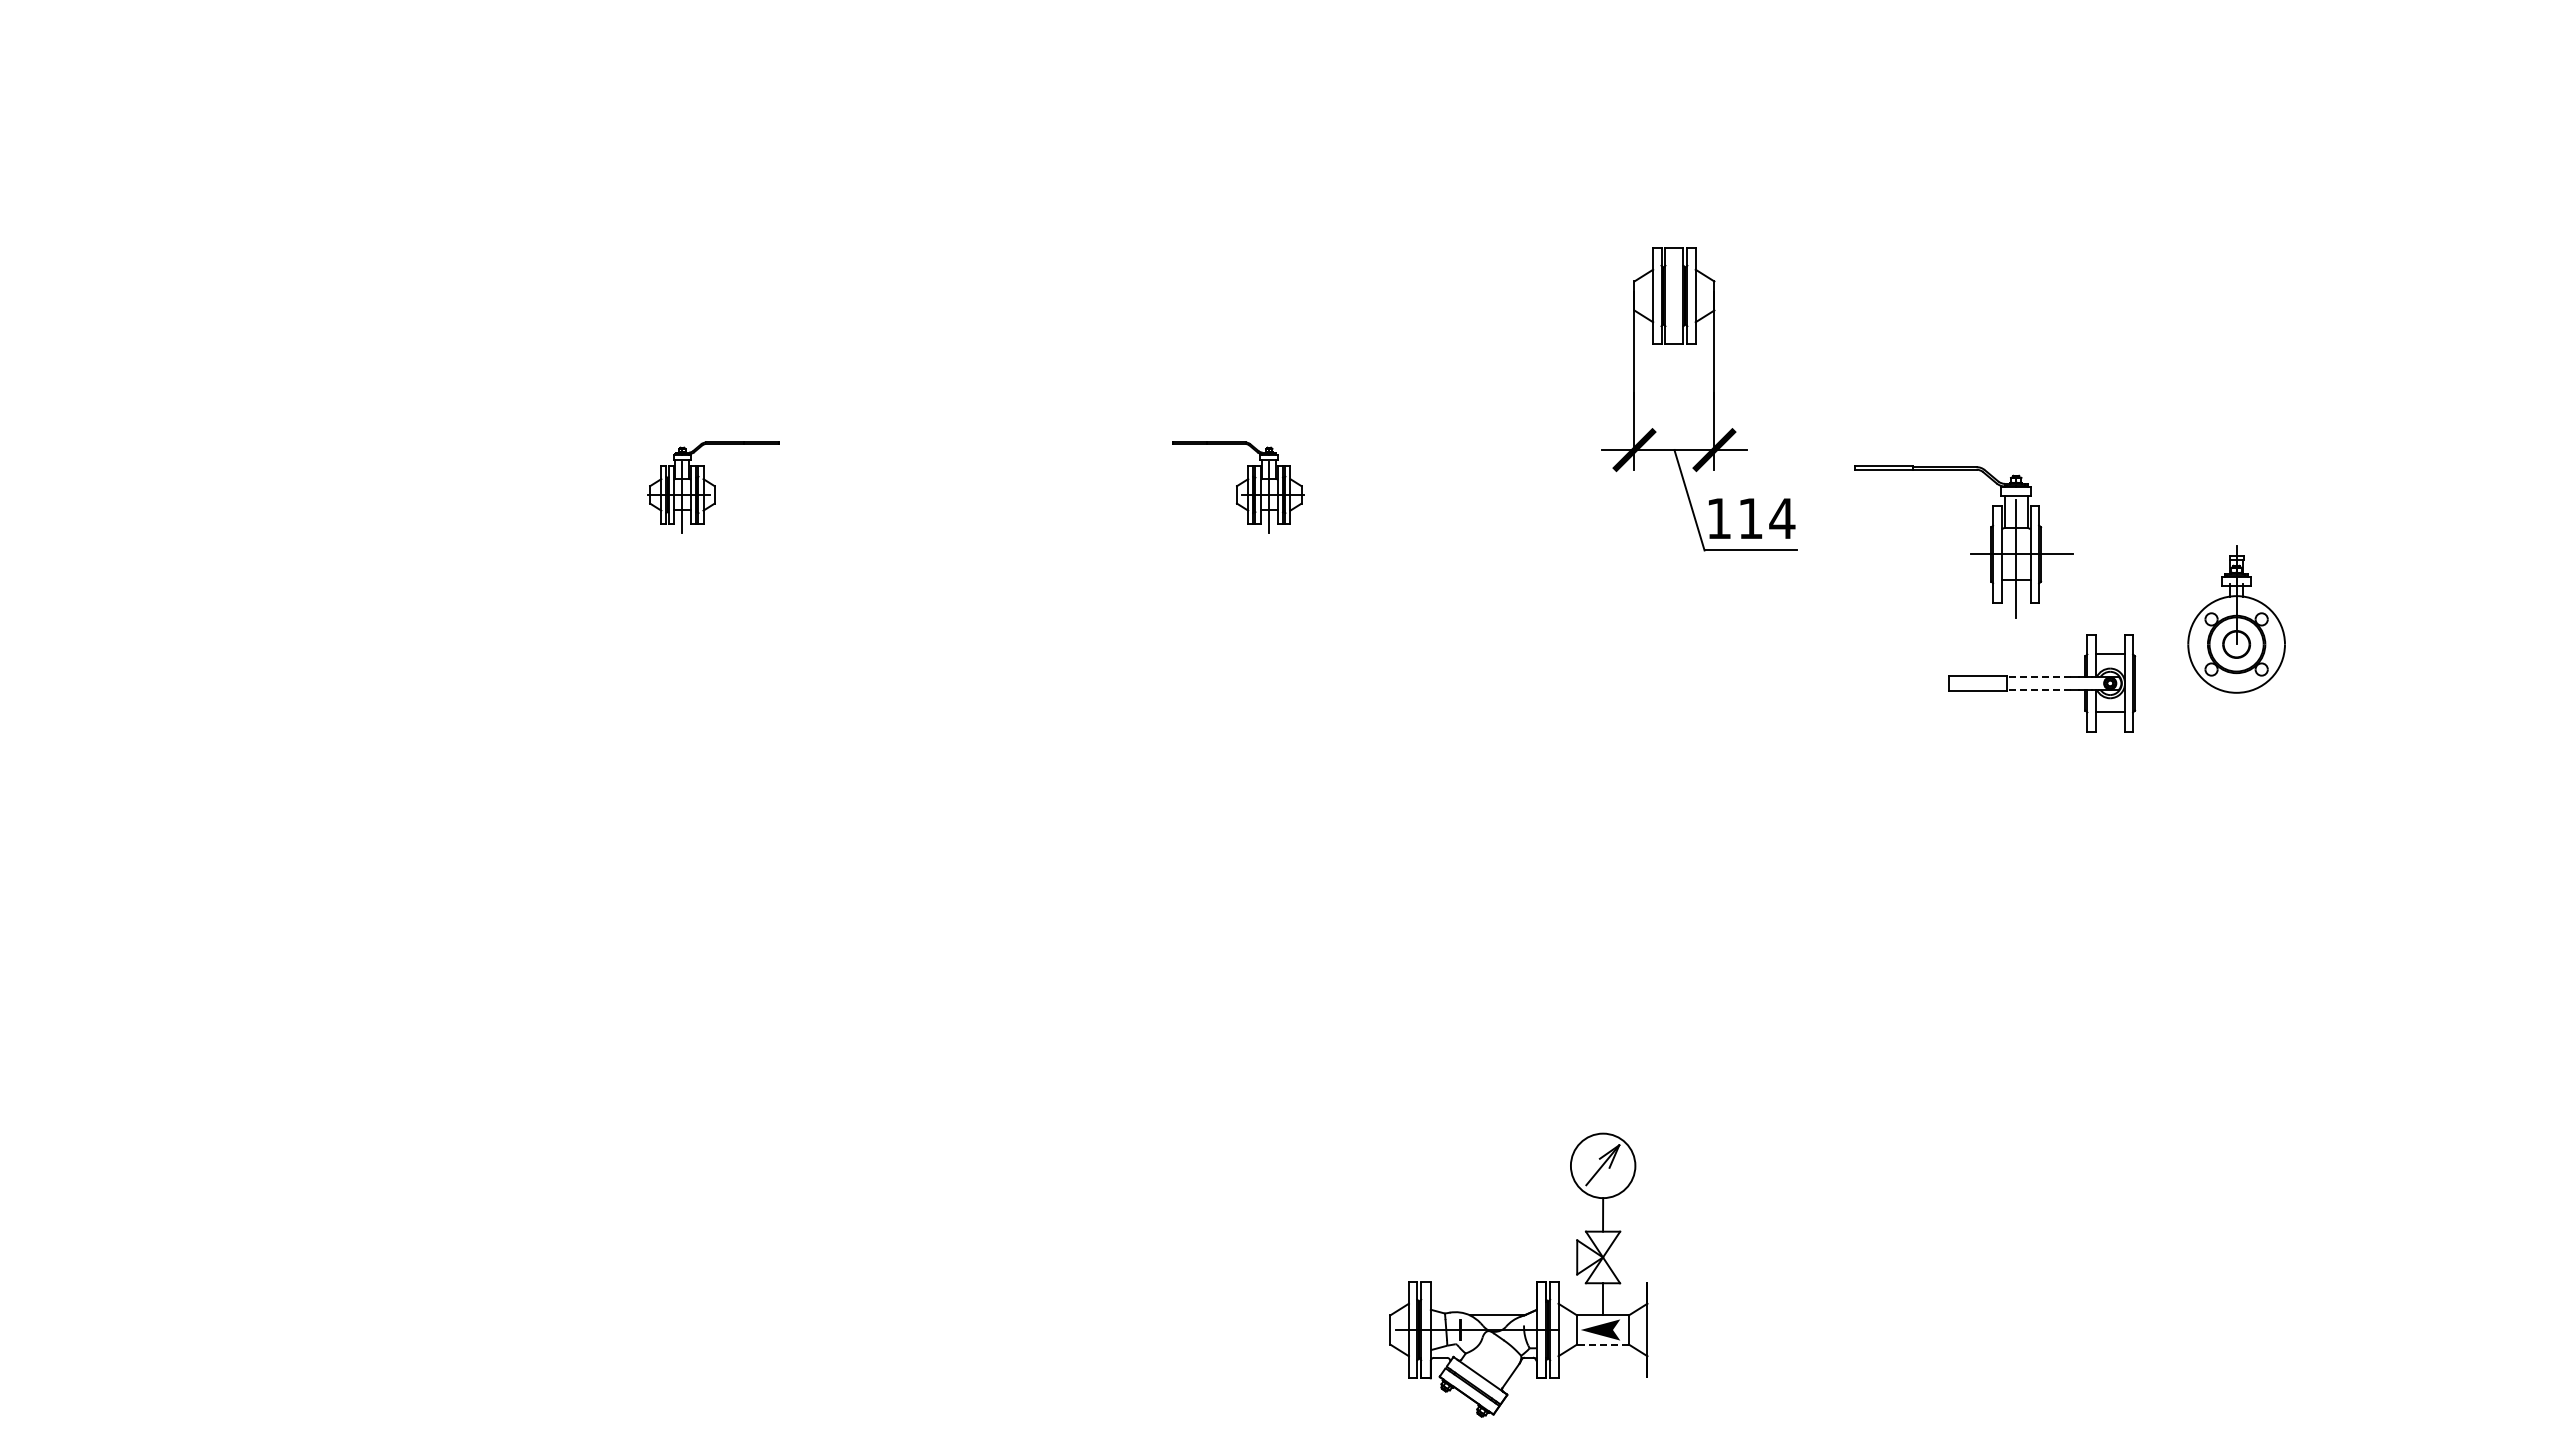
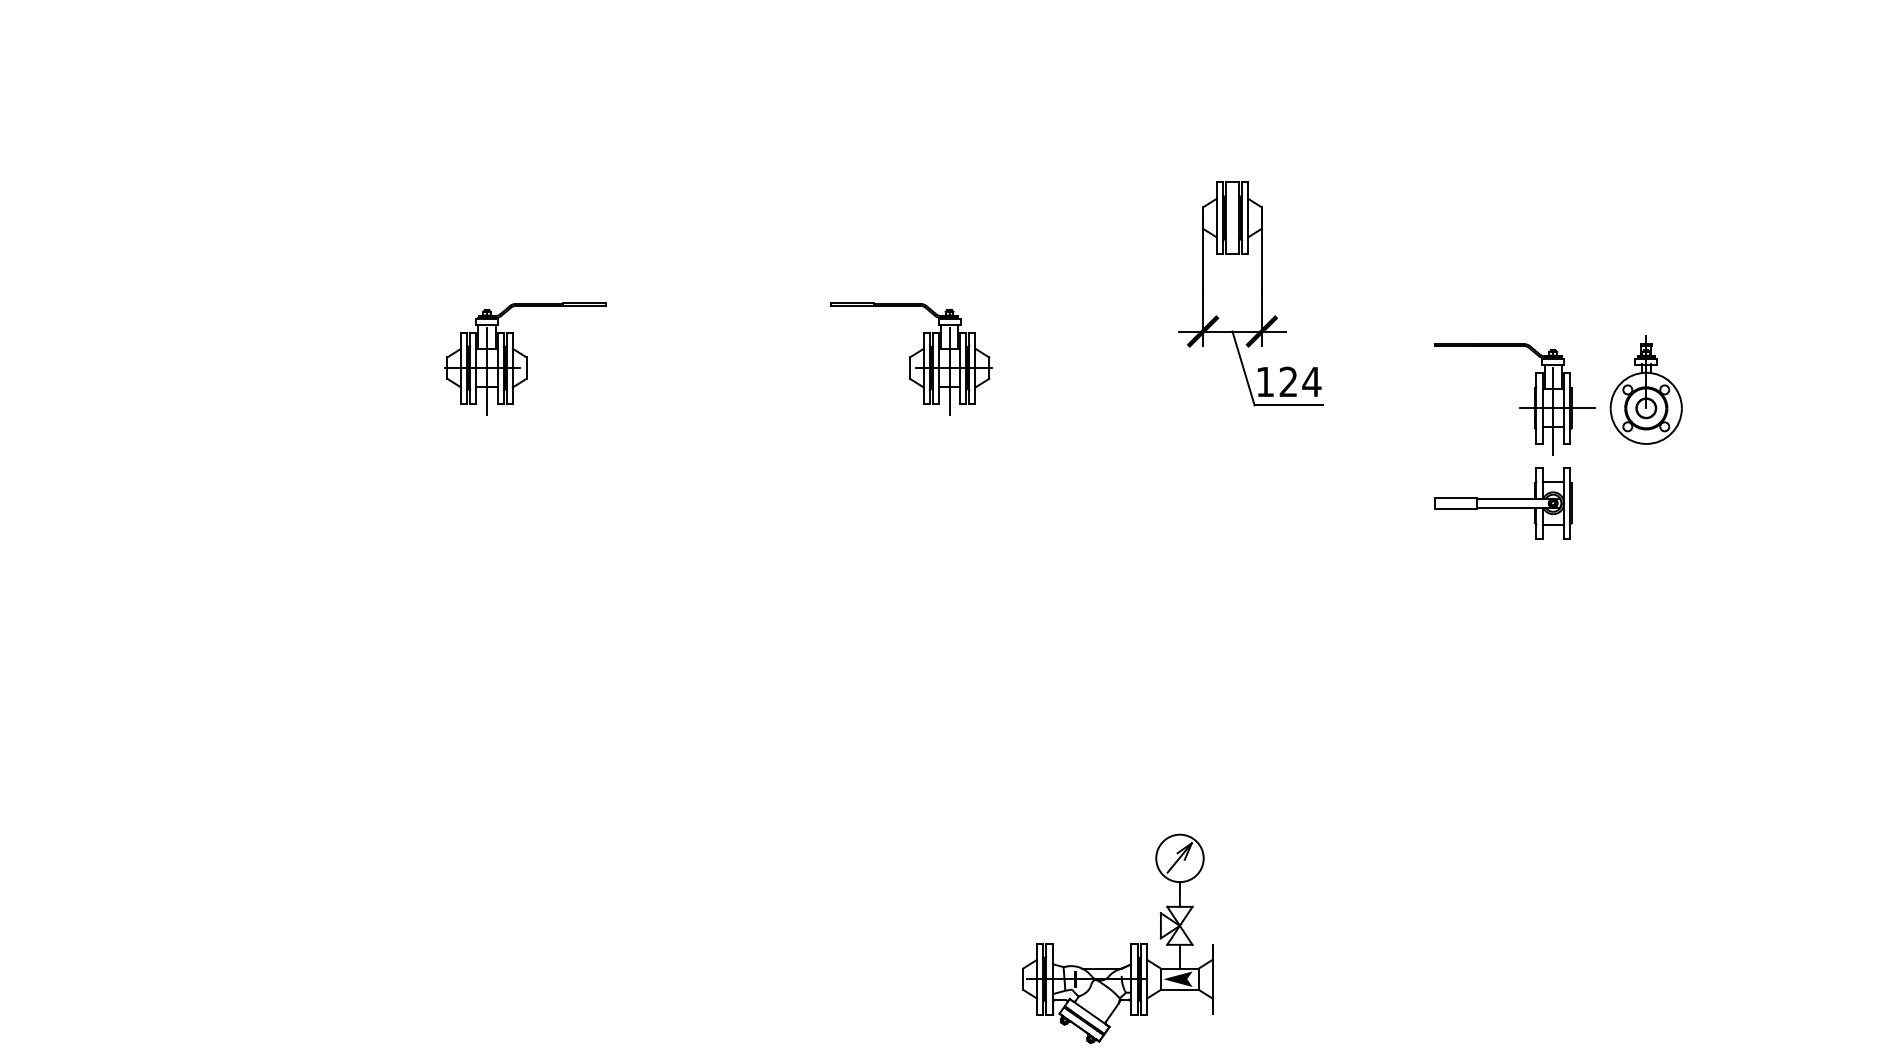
part: (713, 487) -> (525, 359), size x1.67
part: (1237, 487) -> (910, 359), size x1.67
text: (1750, 517) -> (1288, 381), 114 -> 124
part: (1970, 553) -> (1519, 407), moved
part: (2236, 619) -> (1646, 389), moved
line: (2038, 676) -> (1500, 498), dashed -> solid
line: (2038, 689) -> (1500, 507), dashed -> solid
line: (1602, 1344) -> (1179, 989), dashed -> solid

